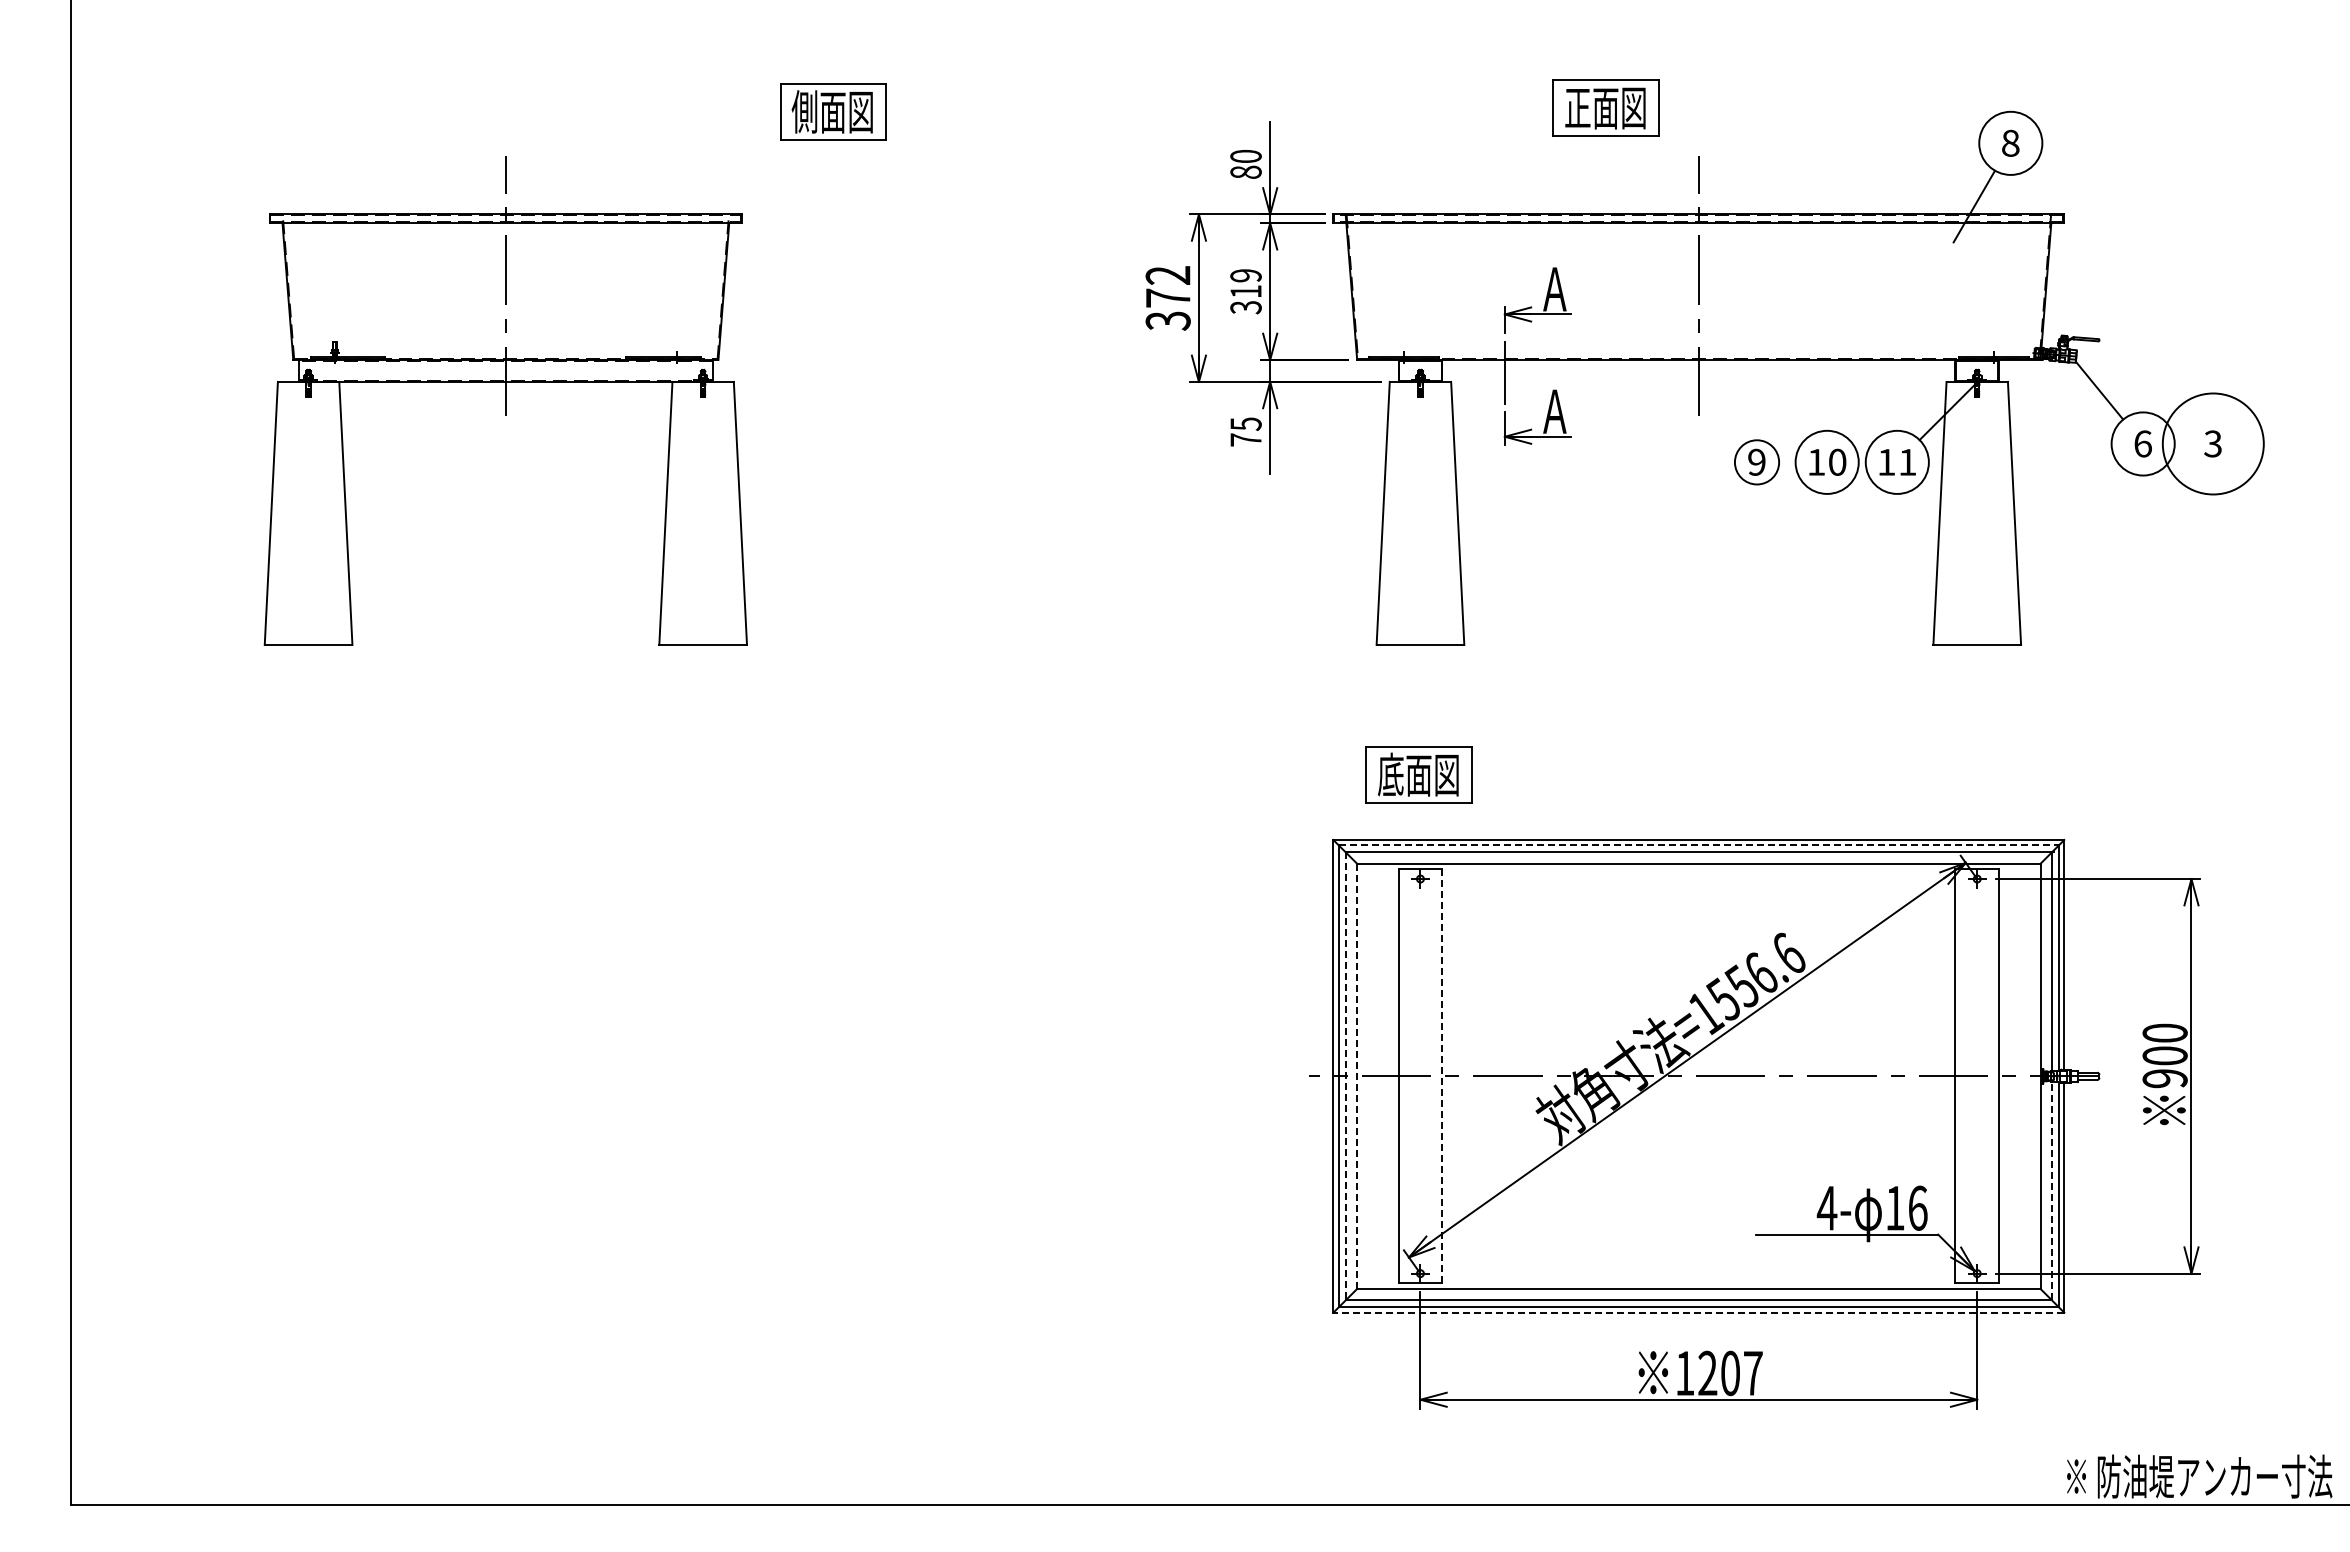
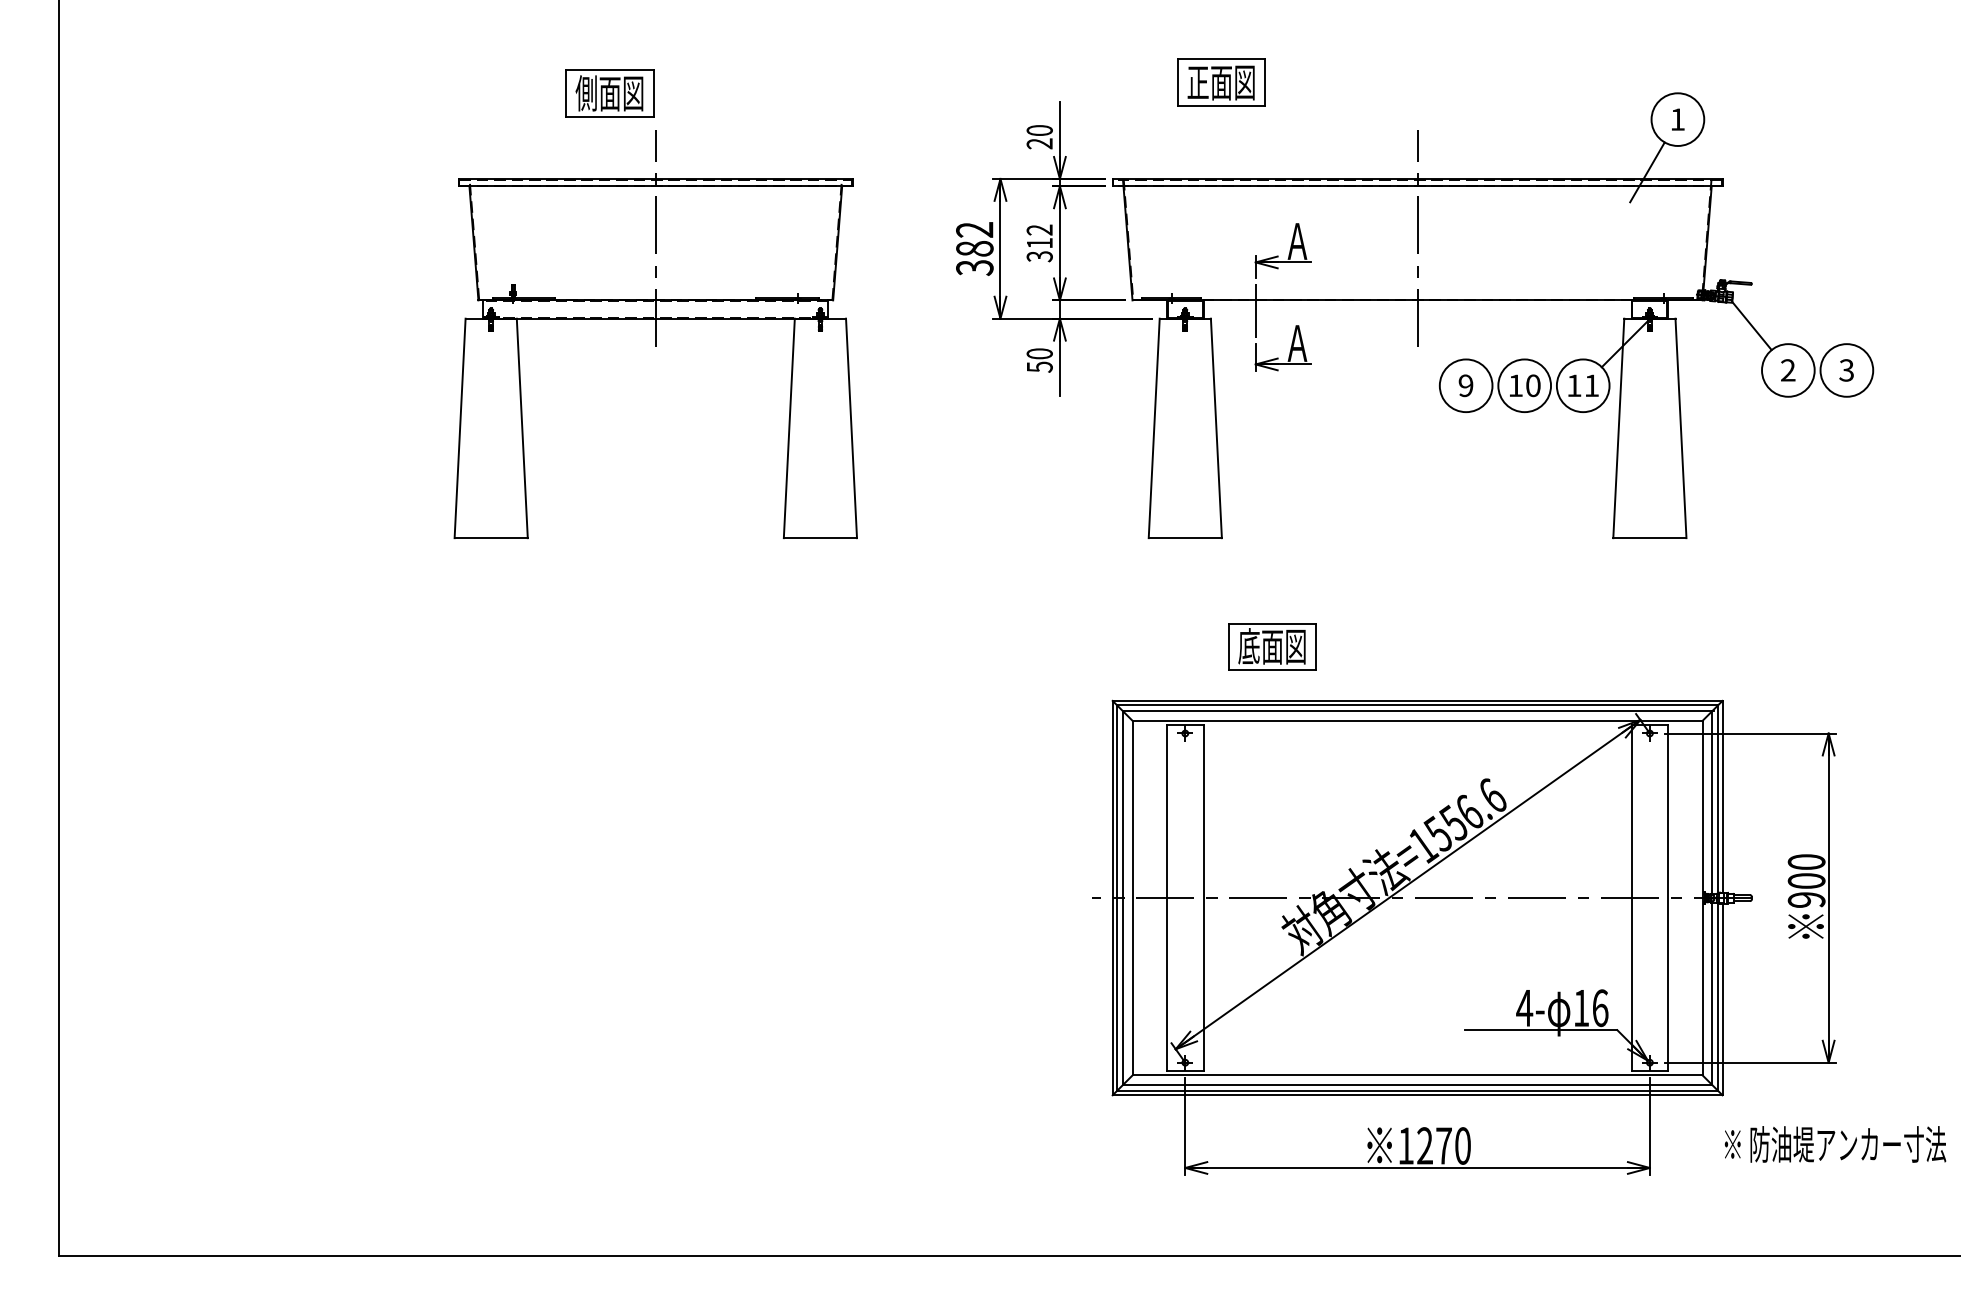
part: (1605, 107) -> (1221, 82), moved
part: (833, 111) -> (610, 93), moved
text: (2010, 142) -> (1677, 118), 8 -> 1
text: (1245, 171) -> (1039, 143), 80 -> 20
text: (1245, 275) -> (1039, 229), 319 -> 312
text: (1167, 297) -> (974, 248), 372 -> 382
part: (505, 400) -> (655, 334), moved
text: (1245, 431) -> (1039, 360), 75 -> 50
text: (2142, 443) -> (1787, 370), 6 -> 2
circle: (2212, 443) -> (1846, 370), size x0.62
circle: (1756, 461) -> (1465, 385), size x1.43
part: (1418, 774) -> (1272, 646), moved
line: (1699, 845) -> (1418, 705), dashed -> solid
line: (1345, 1076) -> (1122, 898), dashed -> solid
line: (1357, 1076) -> (1132, 898), dashed -> solid
line: (1442, 1076) -> (1203, 898), dashed -> solid
line: (2051, 1190) -> (1711, 993), dashed -> solid
line: (1698, 1312) -> (1417, 1095), dashed -> solid
text: (1741, 1373) -> (1453, 1146), 1207 -> 1270
text: (2199, 1476) -> (1835, 1144), moved

